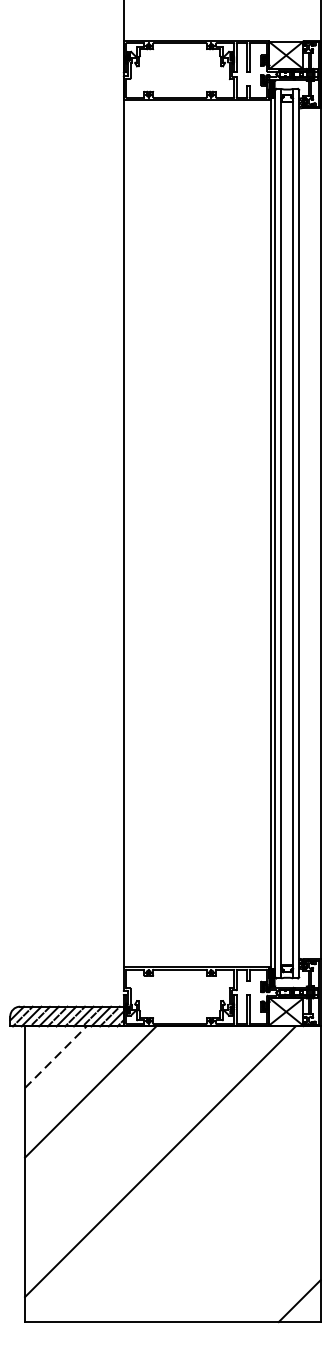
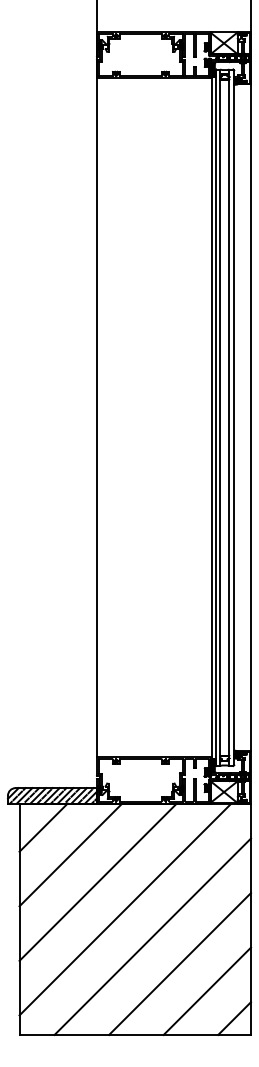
line: (56, 1057) -> (44, 827), dashed -> solid
line: (124, 1126) -> (97, 881), added
line: (194, 1196) -> (152, 936), added
line: (230, 1230) -> (180, 963), added
line: (265, 1265) -> (207, 990), added

